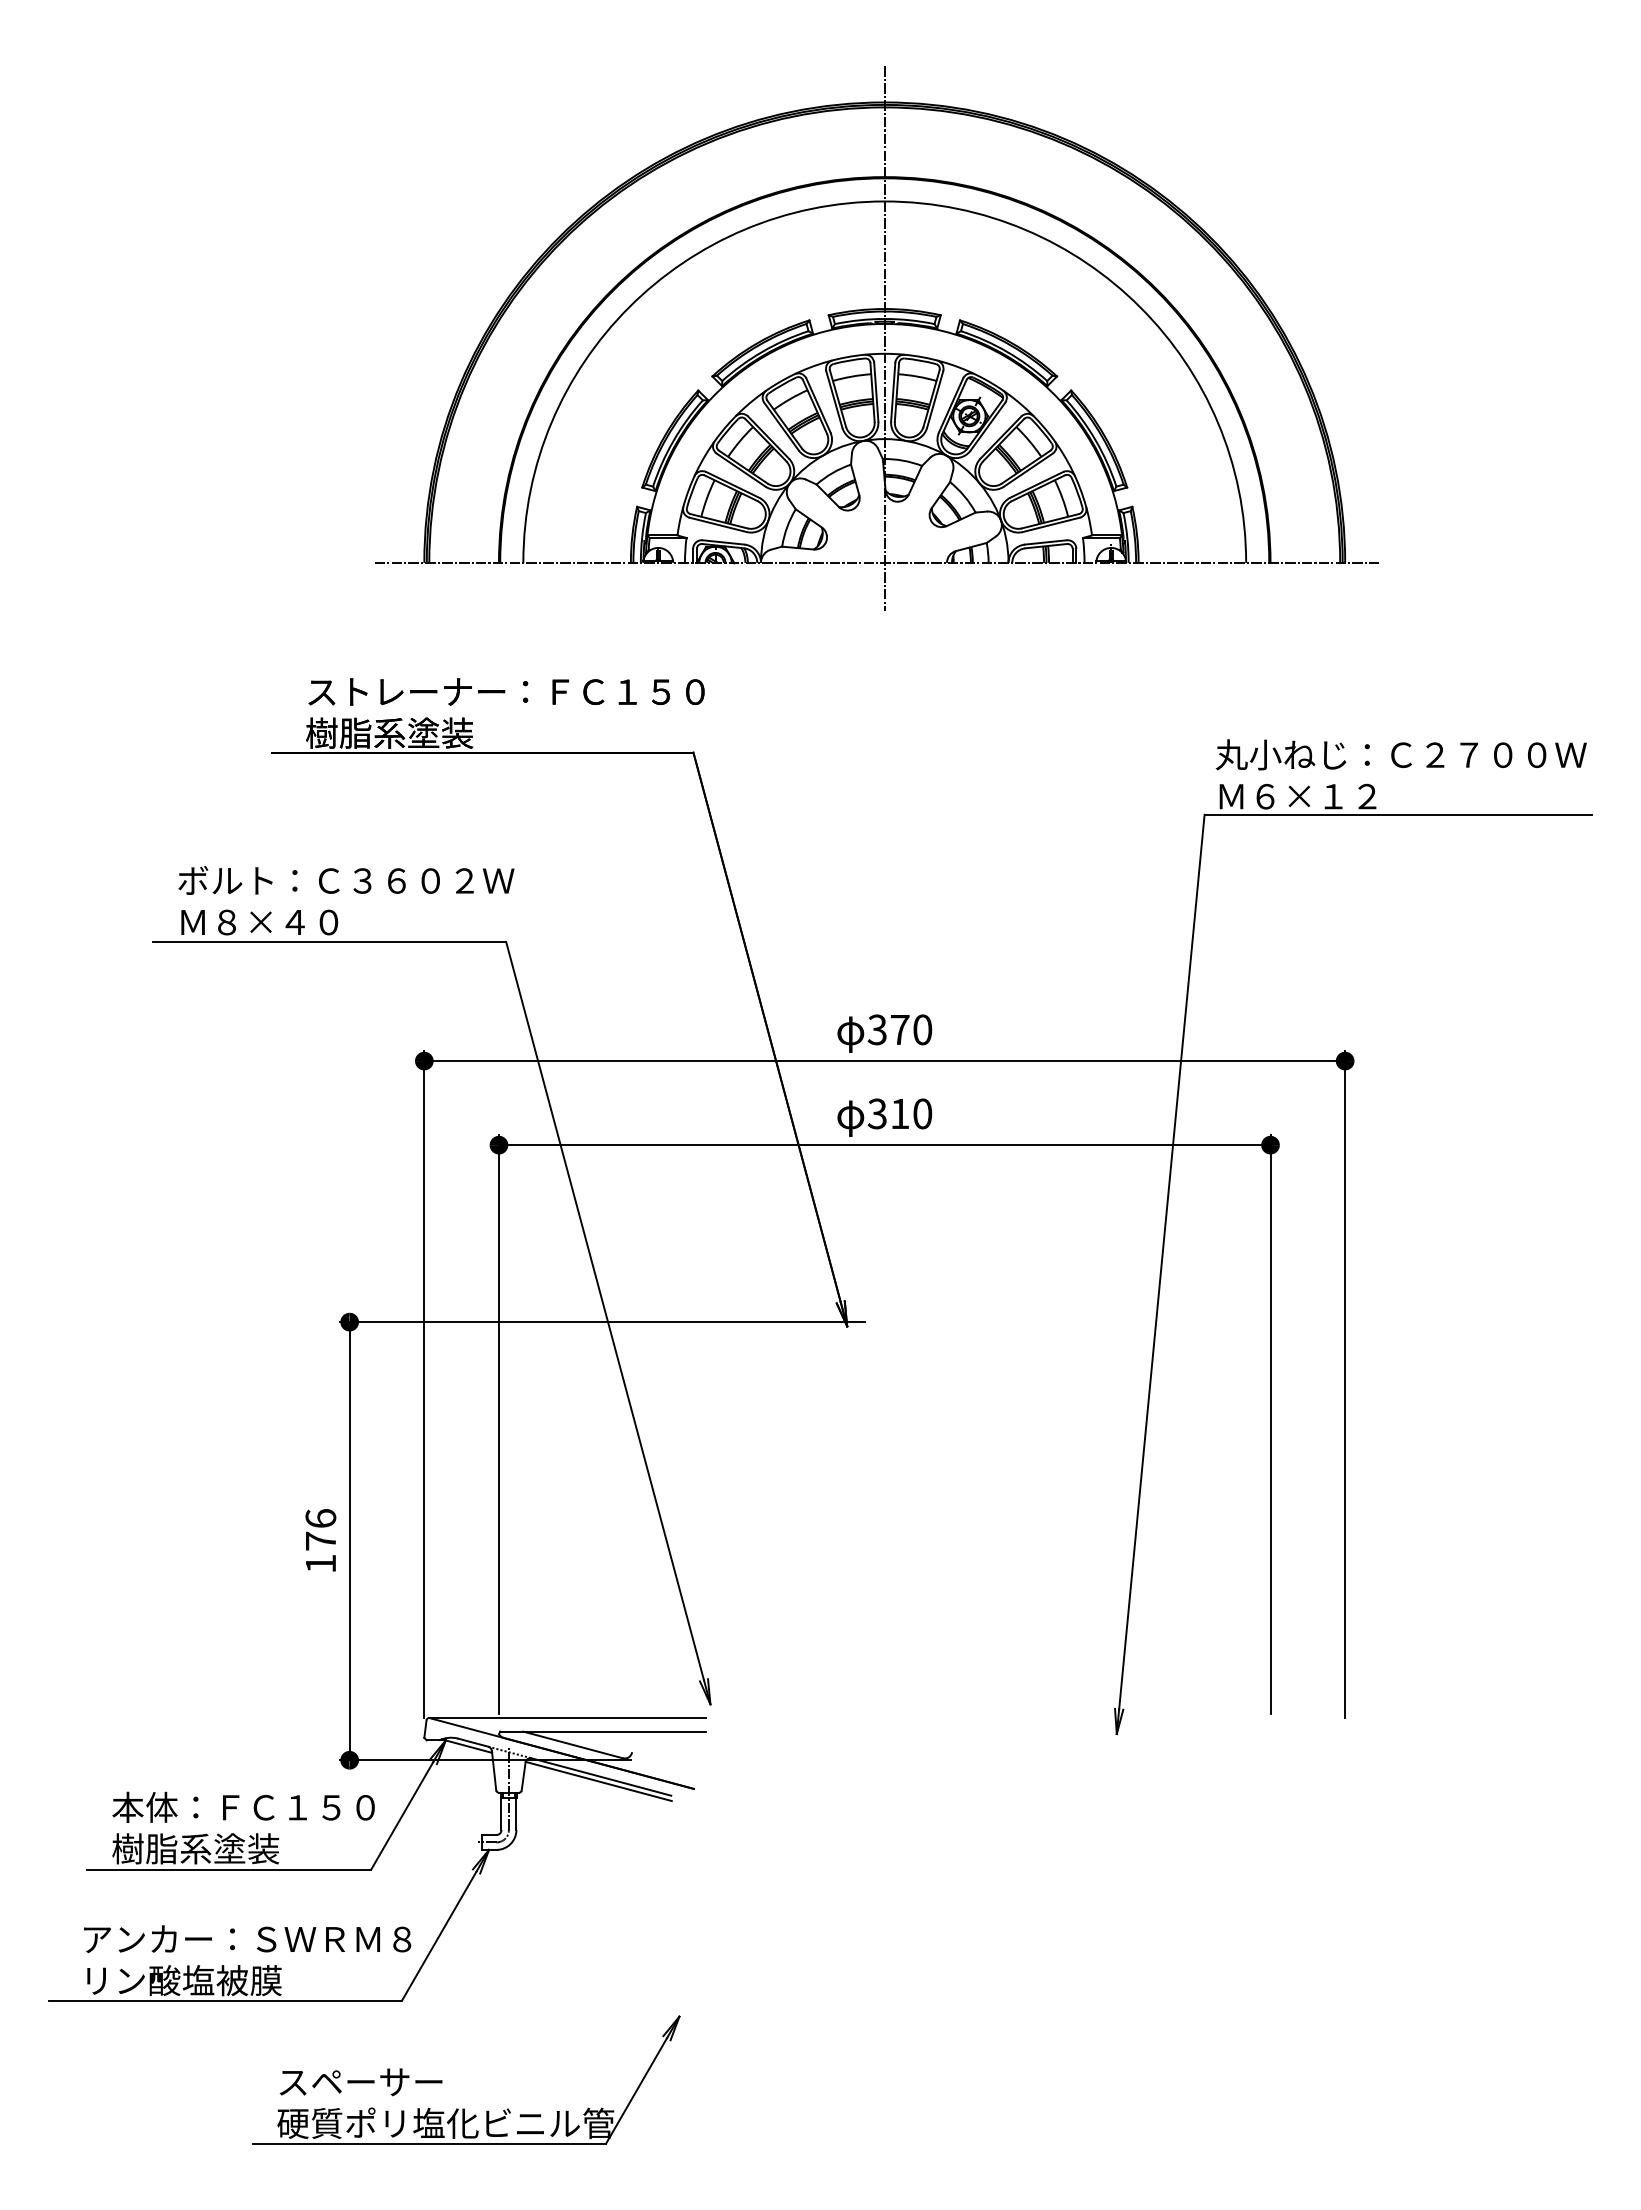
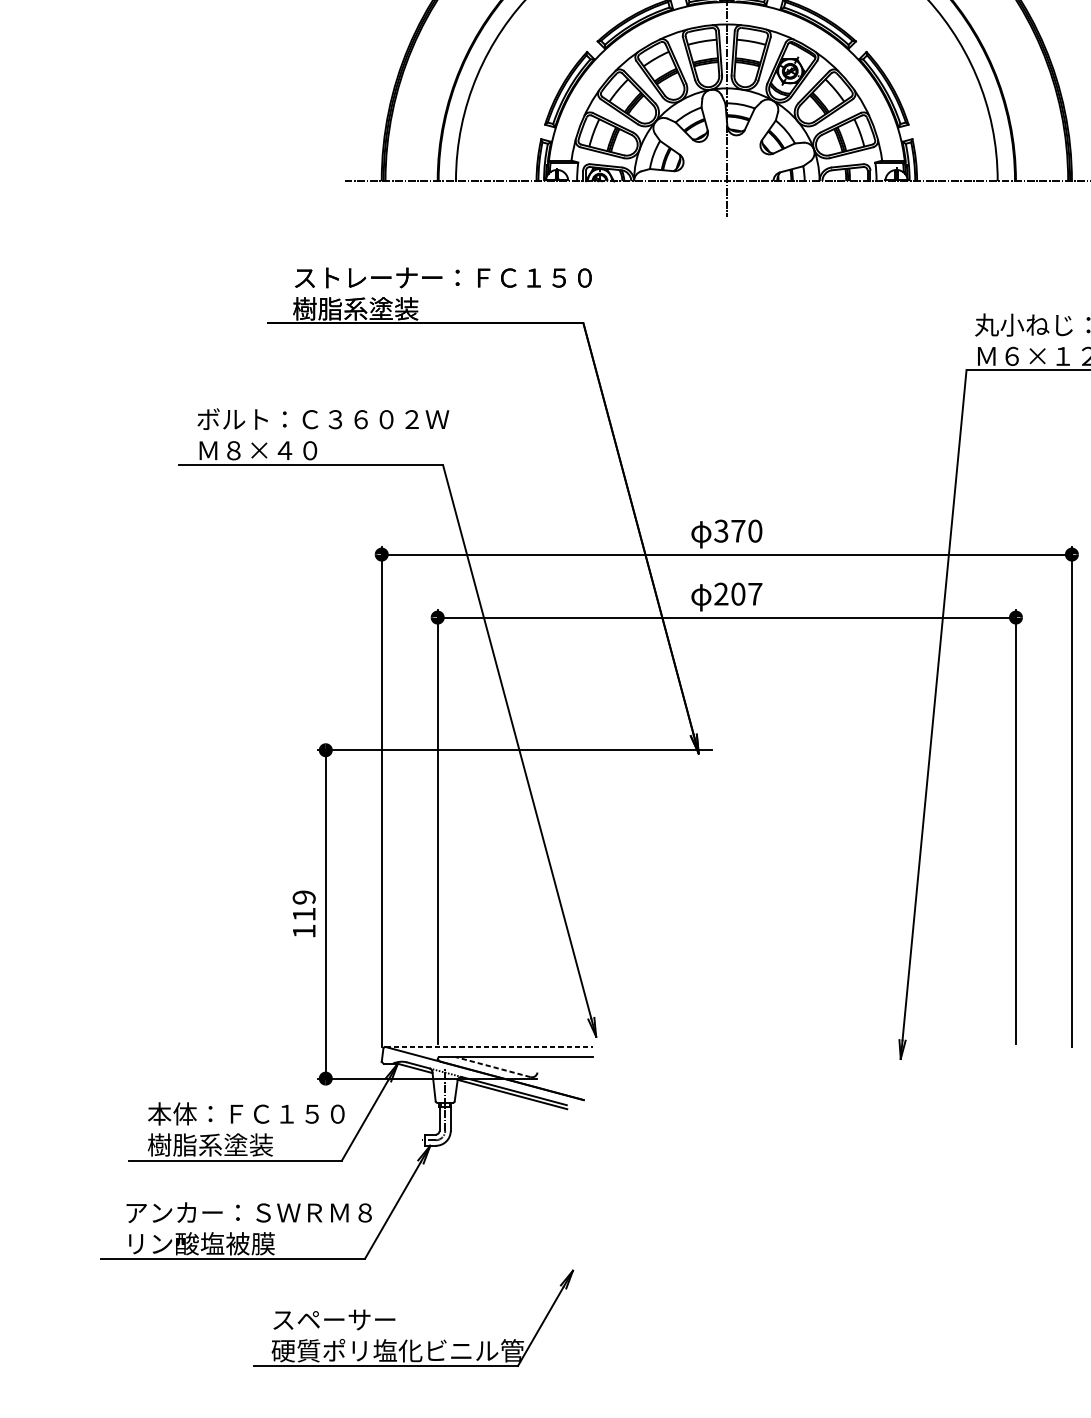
text: (899, 1113) -> (737, 593), 310 -> 207
text: (320, 1529) -> (303, 905), 176 -> 119
line: (567, 1718) -> (489, 1047), solid -> dashed
line: (572, 1744) -> (492, 1066), solid -> dashed

